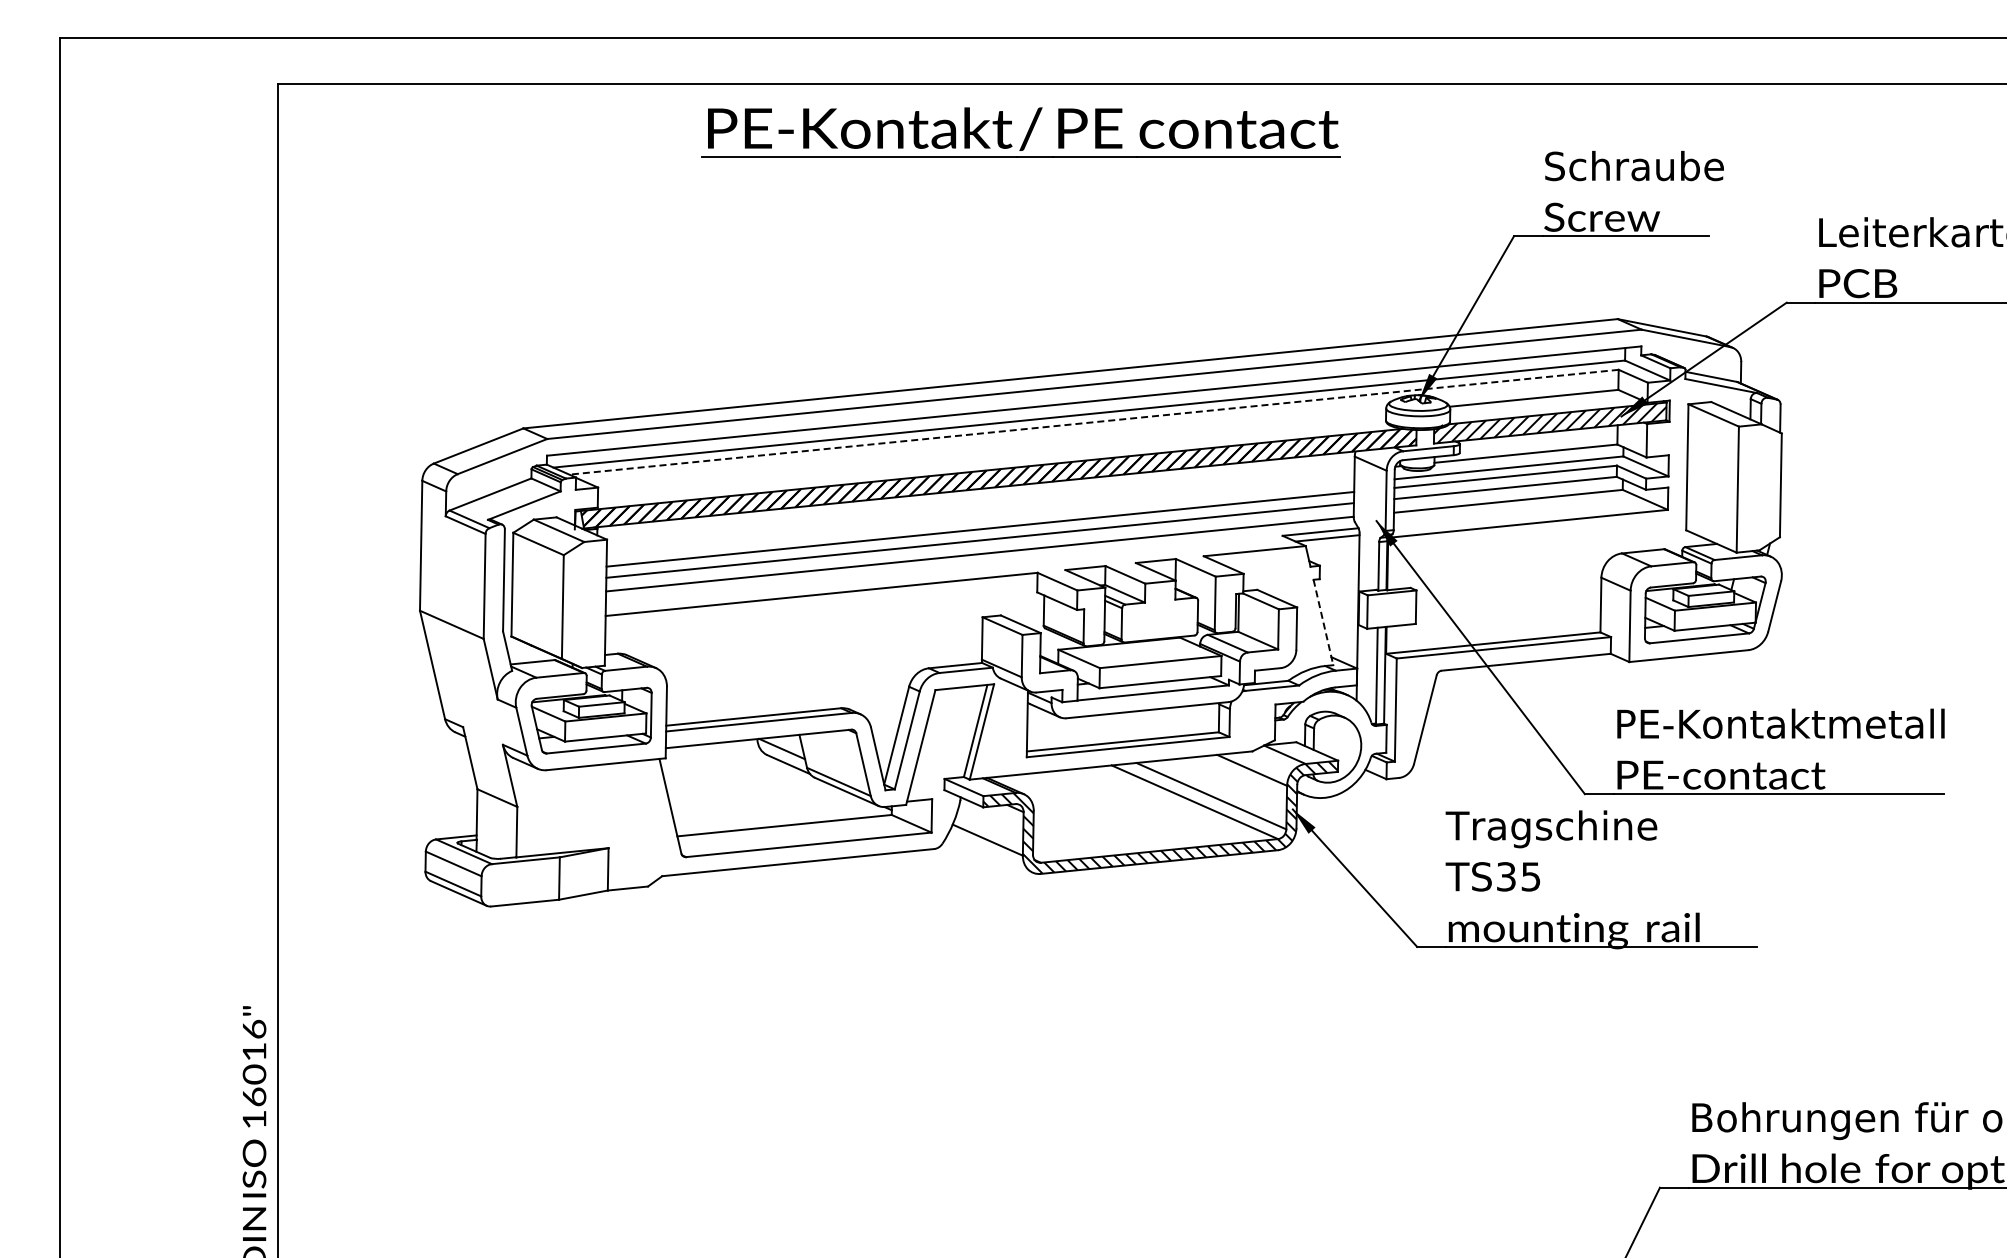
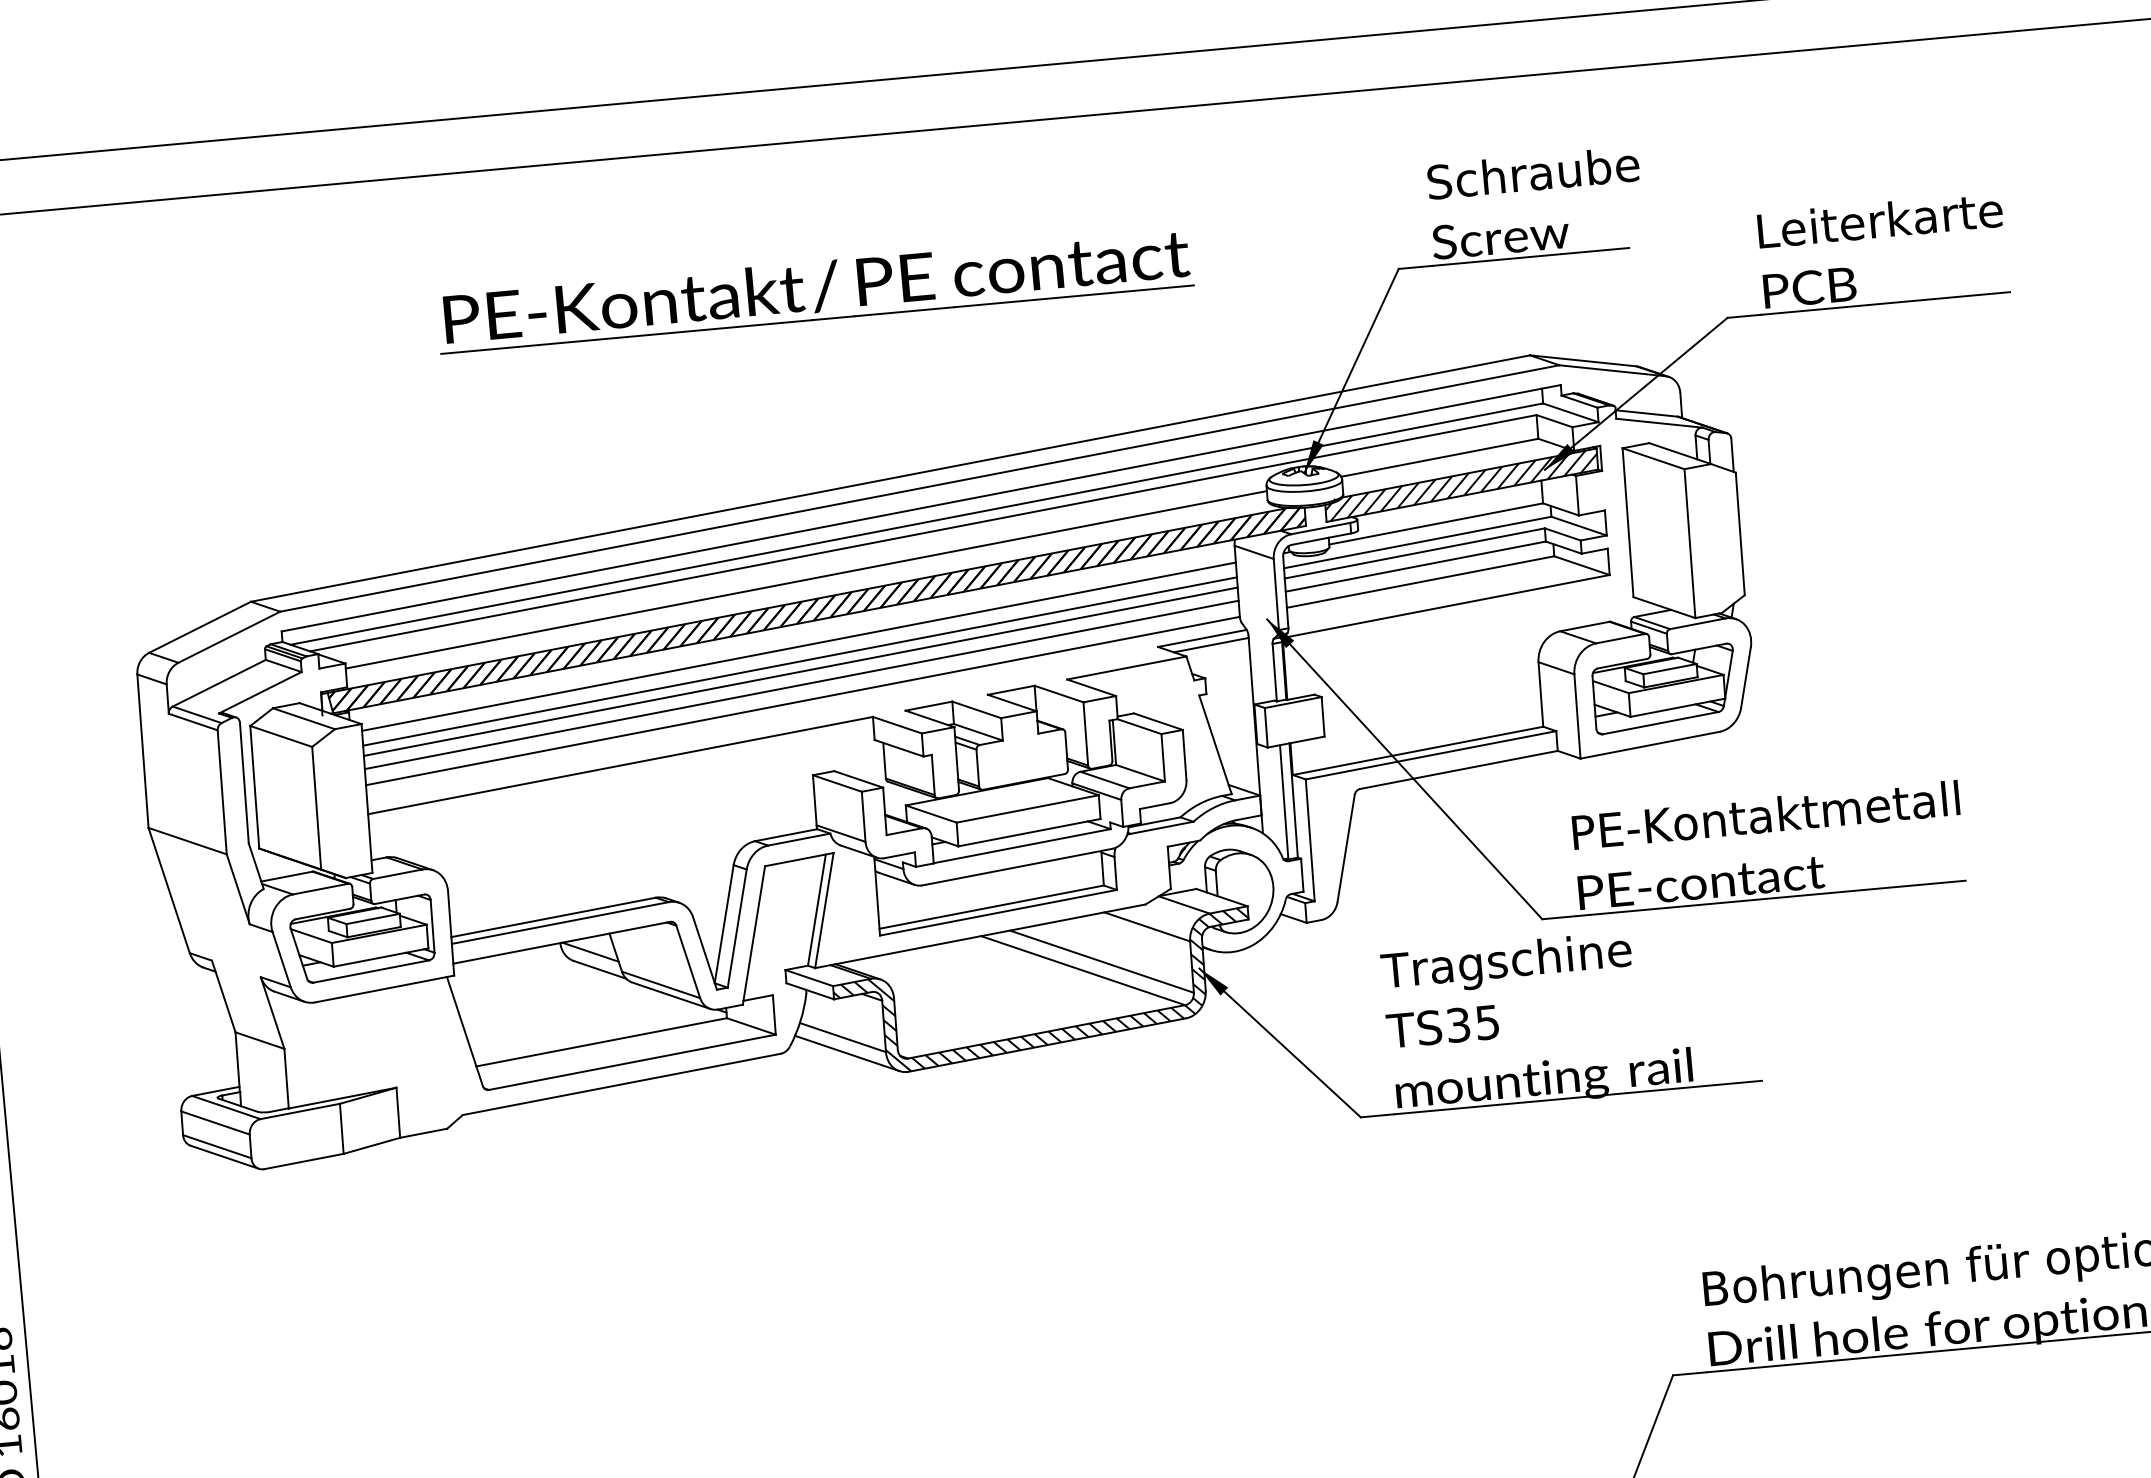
part: (1026, 134) -> (821, 293), moved
line: (1093, 422) -> (922, 533), dashed -> solid
line: (992, 452) -> (806, 579), added
line: (980, 507) -> (798, 645), added
line: (980, 520) -> (800, 661), added
line: (1323, 622) -> (1215, 744), dashed -> solid
line: (989, 853) -> (846, 1053), added

